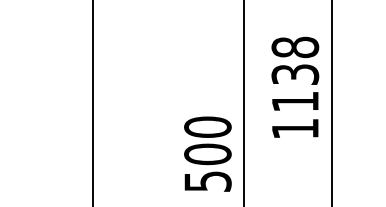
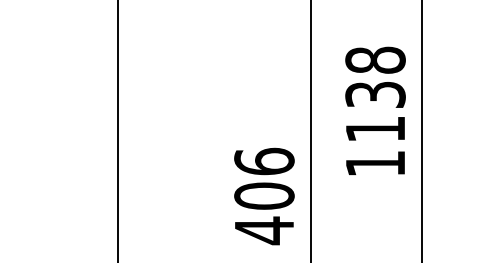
text: (207, 154) -> (264, 196), 500 -> 406

